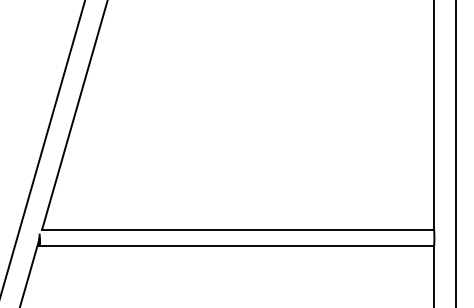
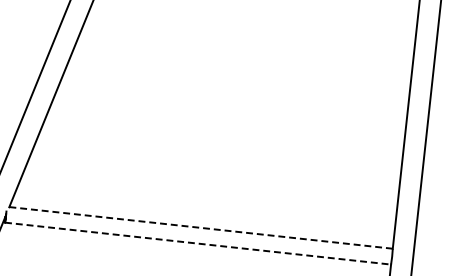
line: (237, 229) -> (200, 227), solid -> dashed
line: (237, 245) -> (198, 243), solid -> dashed

